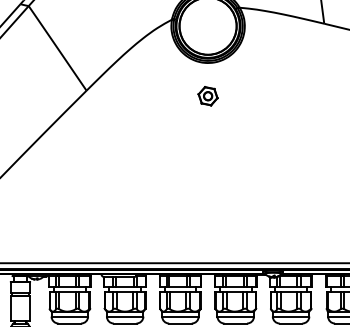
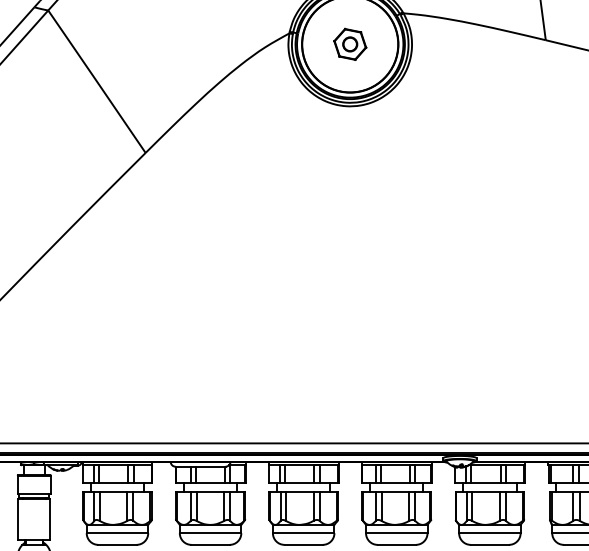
part: (207, 96) -> (349, 44), moved

